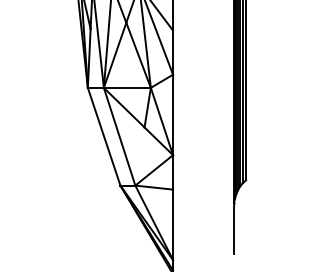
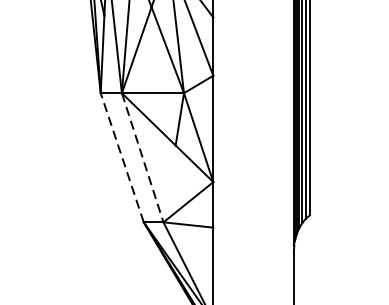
line: (104, 136) -> (122, 157), solid -> dashed
line: (119, 137) -> (142, 158), solid -> dashed

